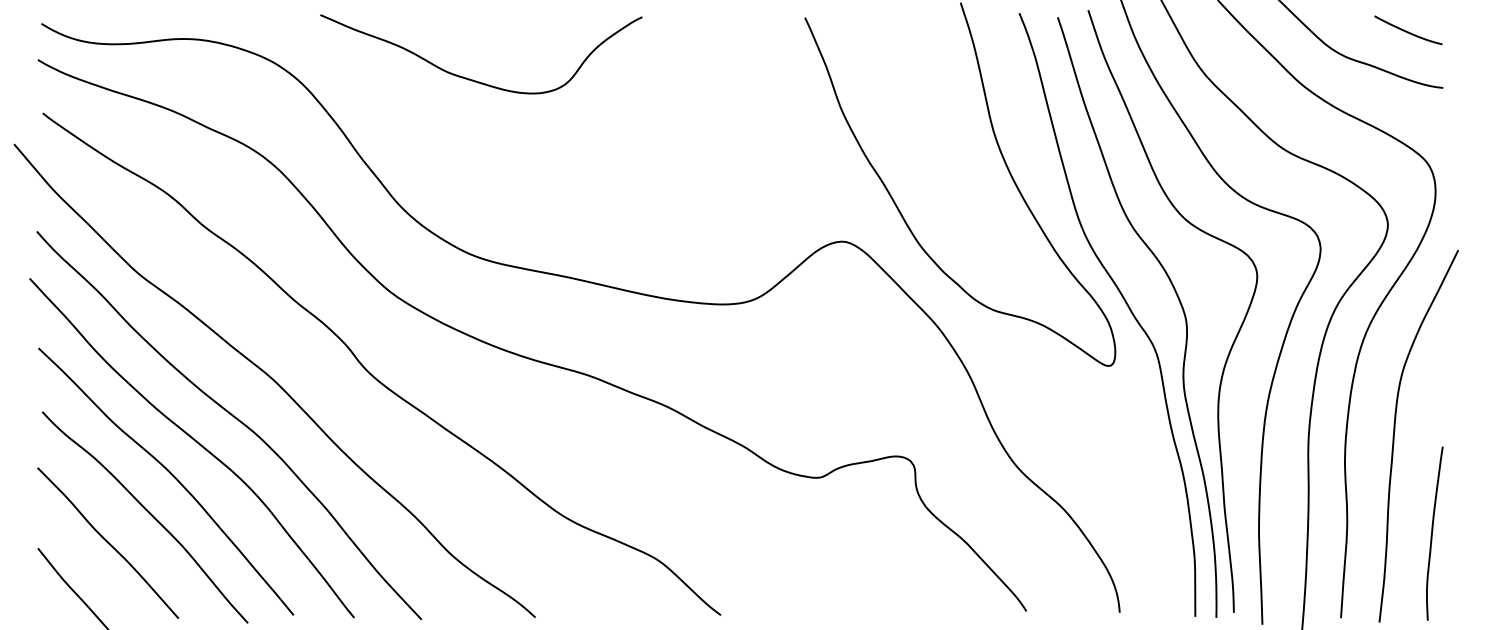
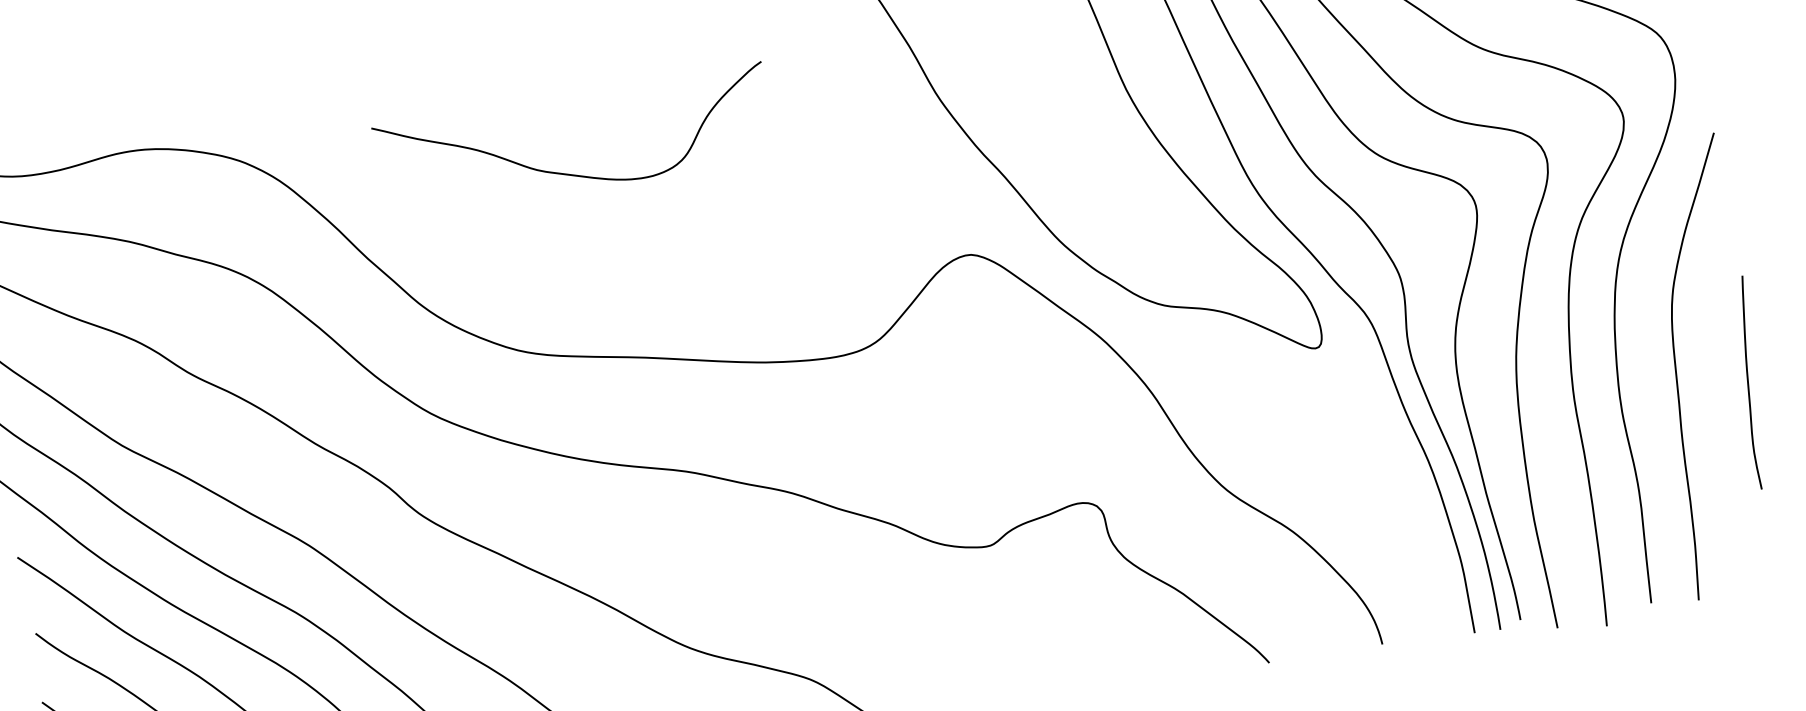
curve: (473, 79) -> (570, 173), moved
curve: (1432, 533) -> (1748, 382), moved

